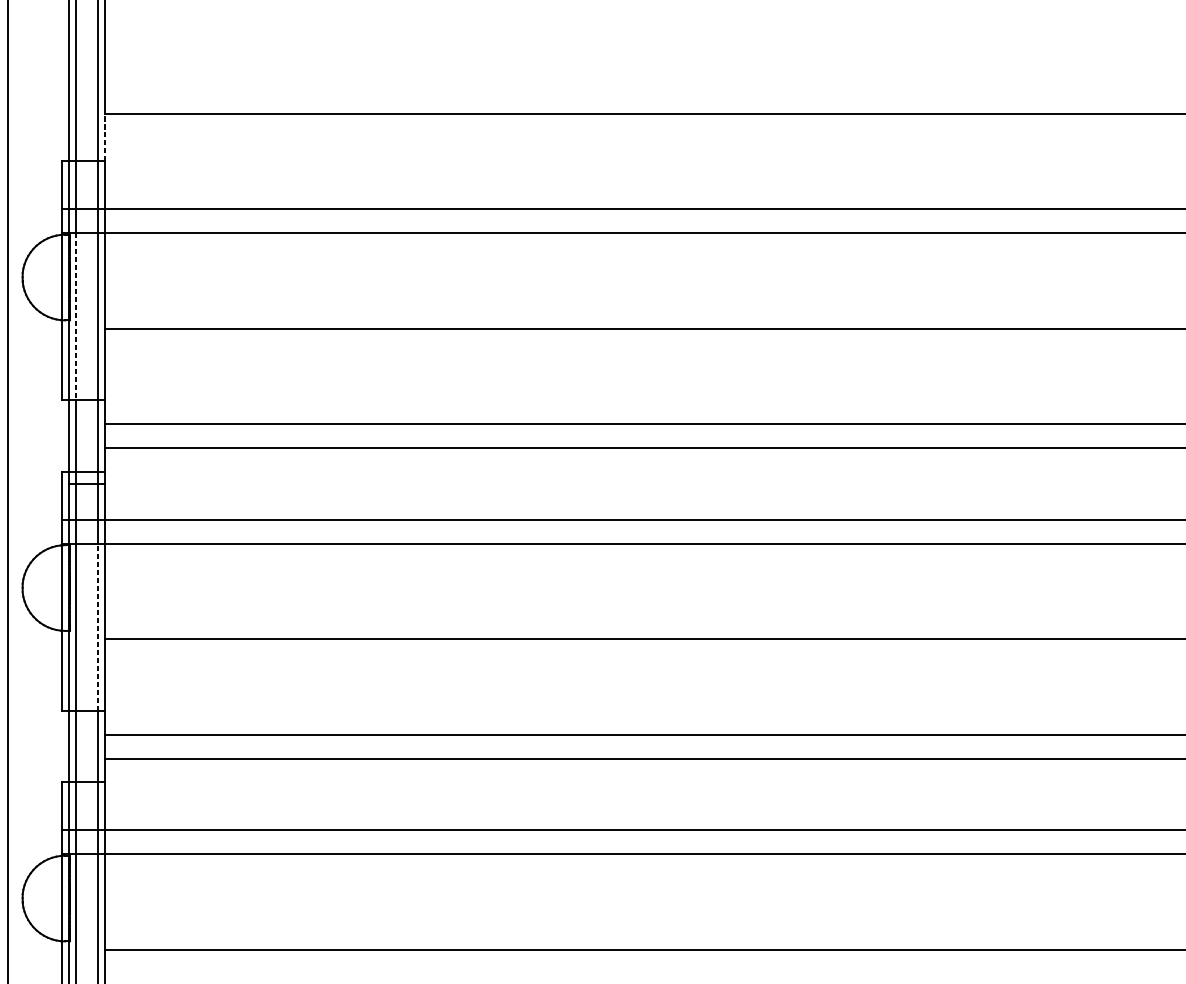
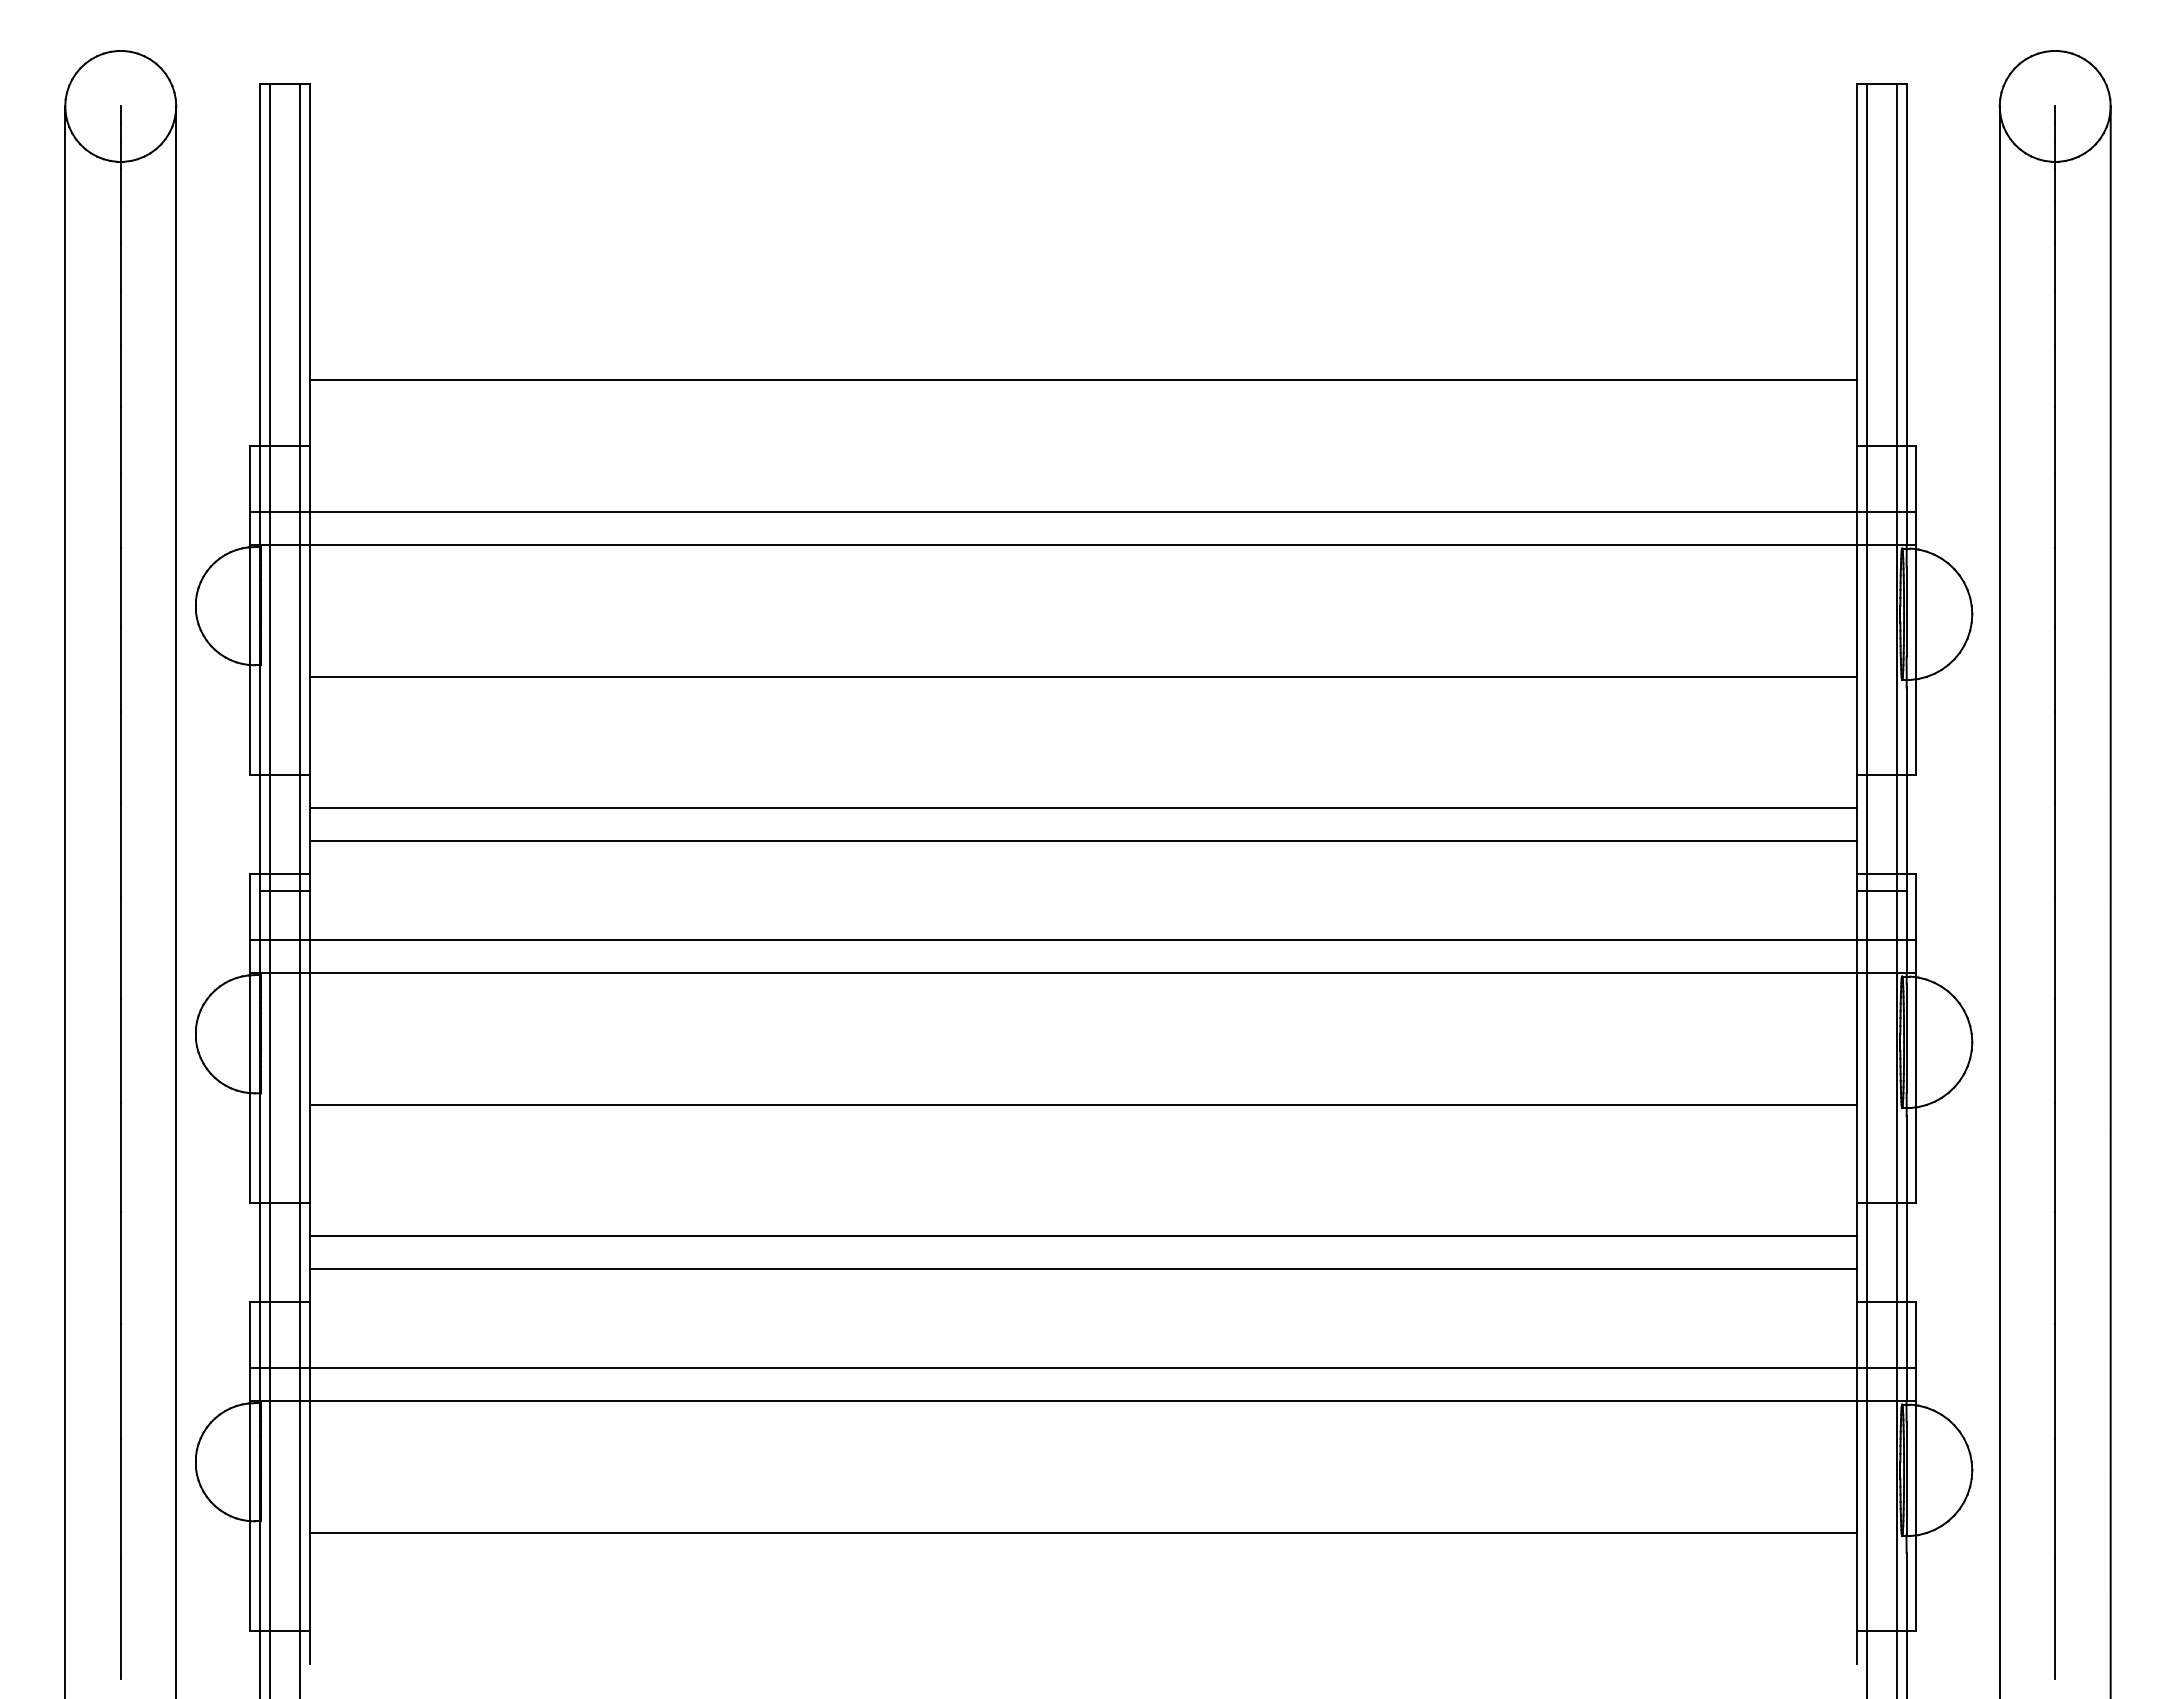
line: (105, 137) -> (309, 413), dashed -> solid
line: (76, 316) -> (270, 660), dashed -> solid
line: (97, 626) -> (299, 1087), dashed -> solid

